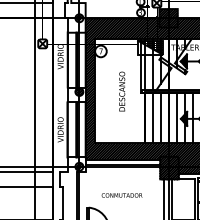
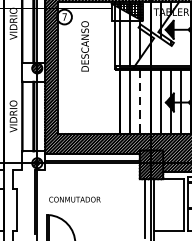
text: (122, 91) -> (85, 46), moved
line: (160, 117) -> (140, 100), solid -> dashed
text: (121, 195) -> (74, 199), moved

